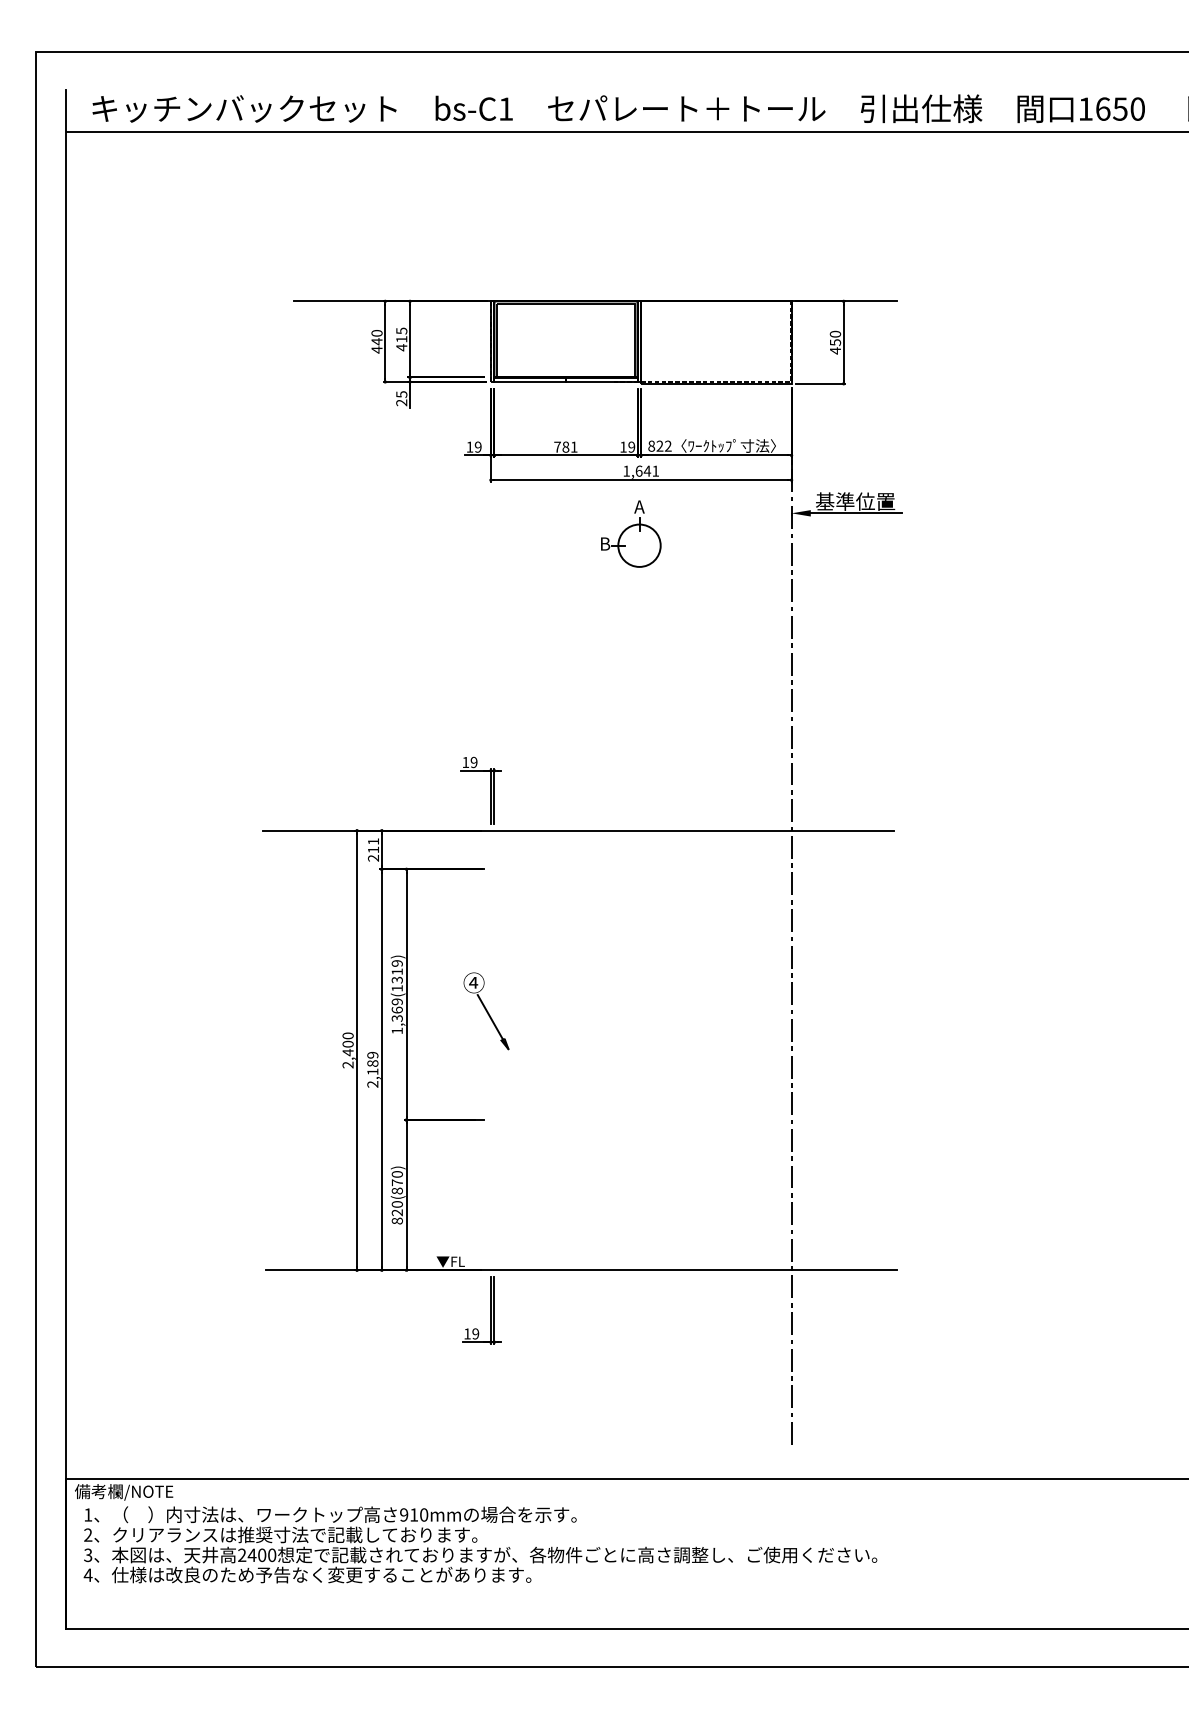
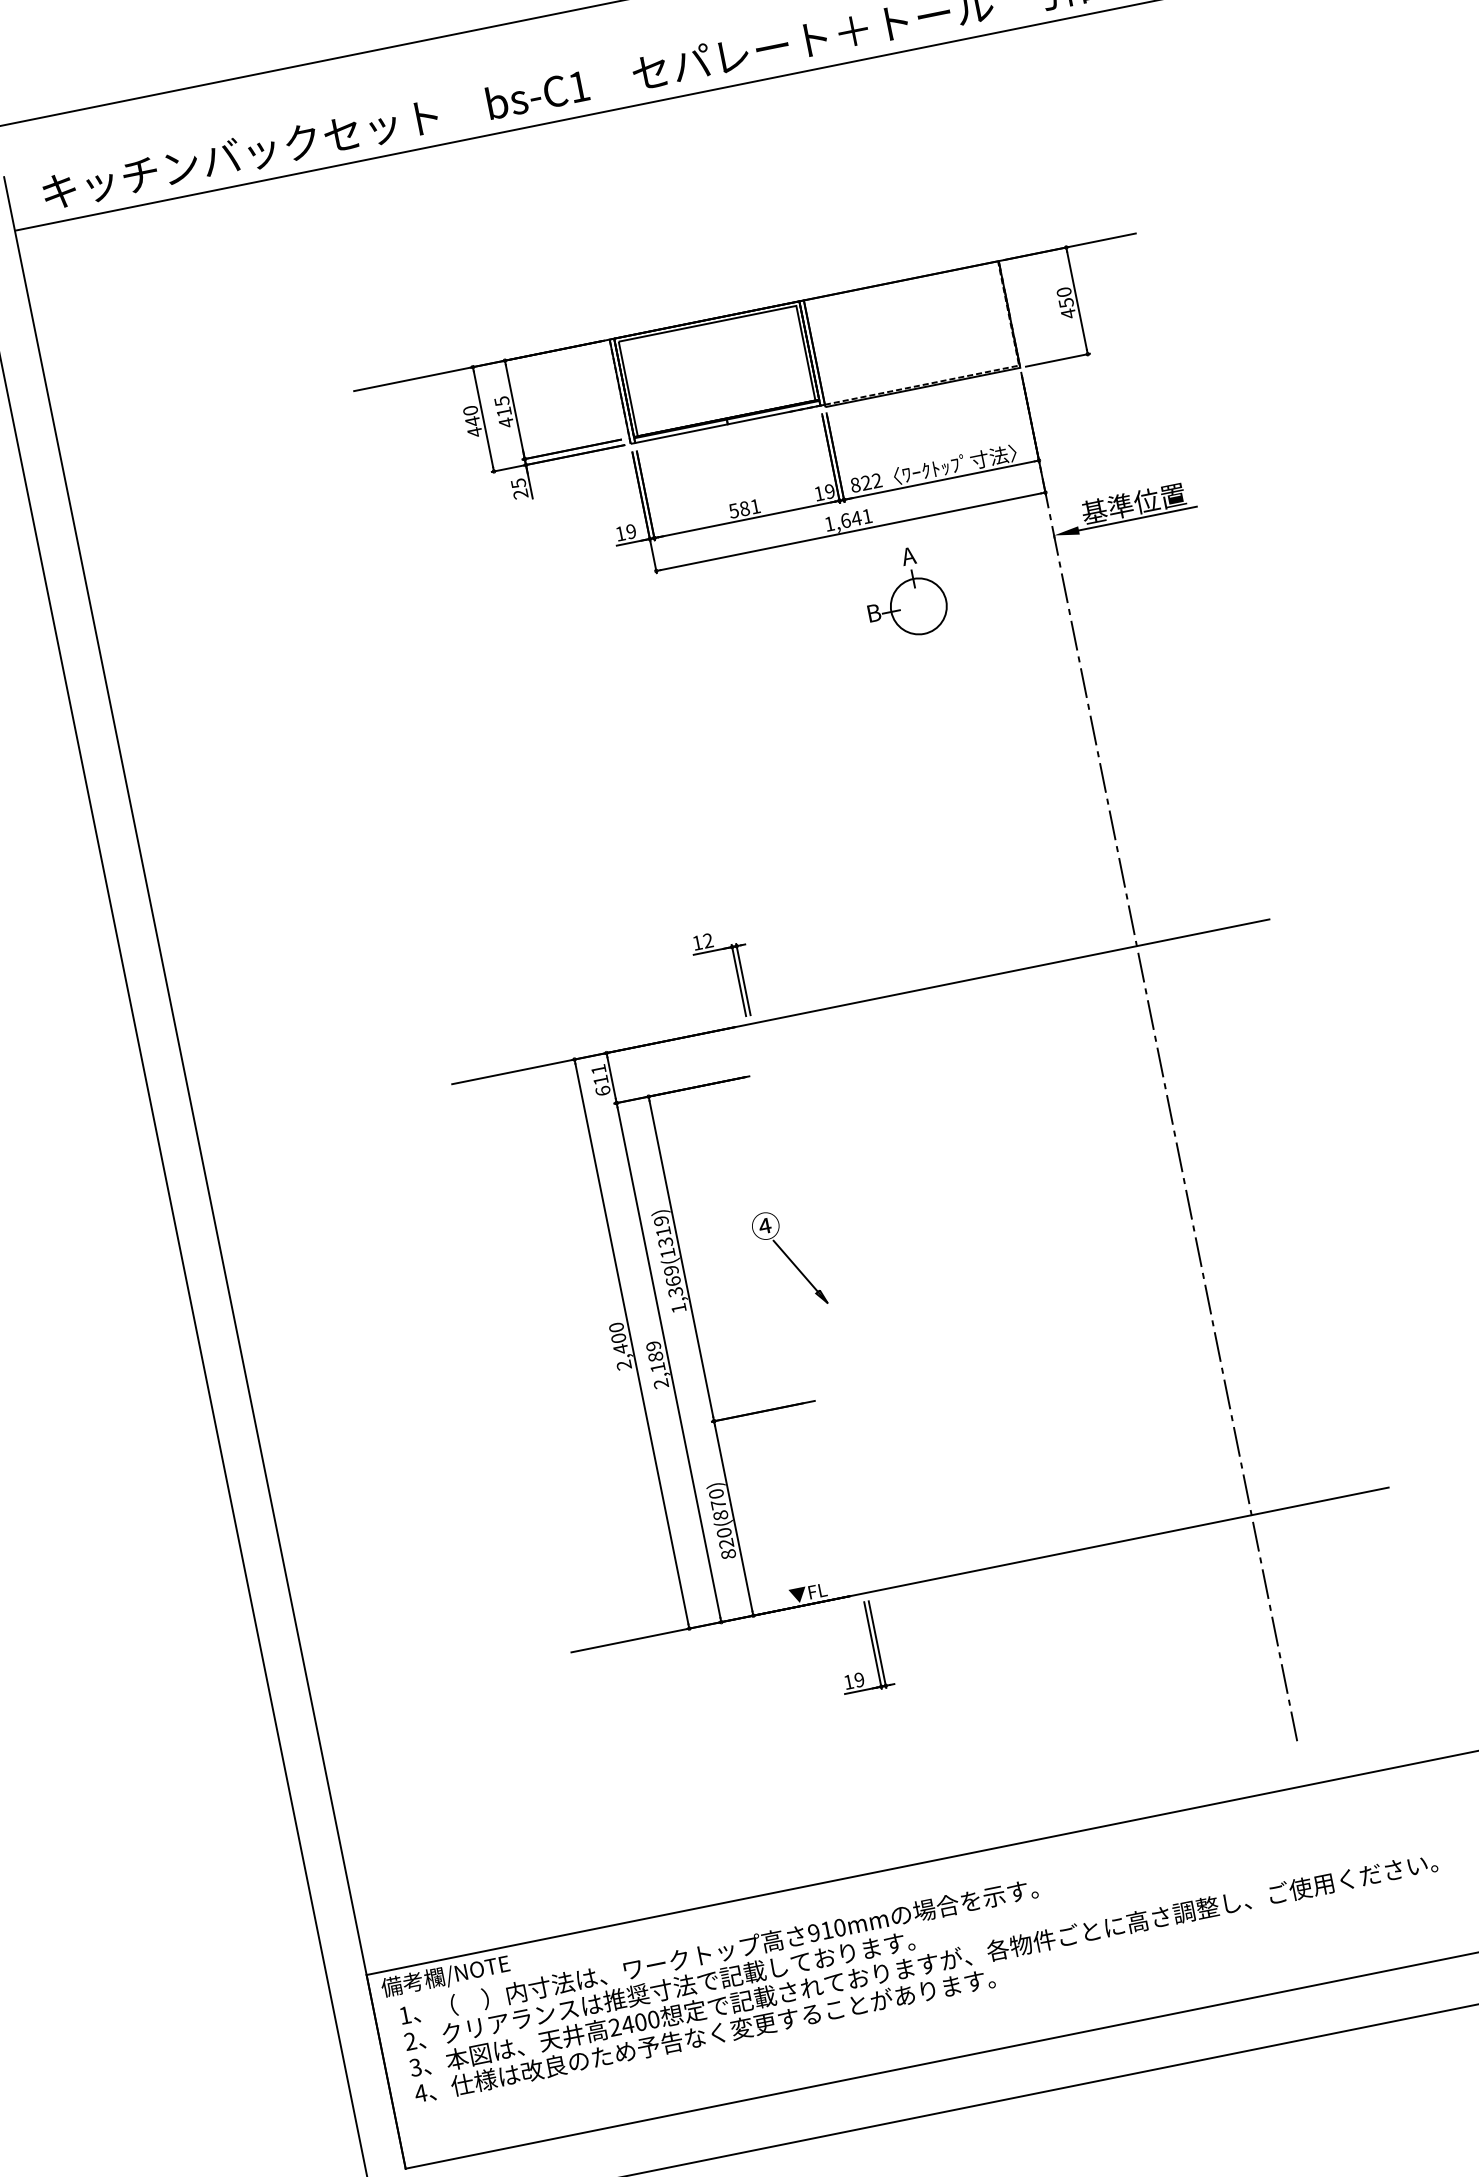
text: (557, 446) -> (733, 510), 781 -> 581
part: (631, 533) -> (905, 592), moved
text: (473, 762) -> (707, 940), 19 -> 12
text: (373, 857) -> (602, 1090), 211 -> 611

